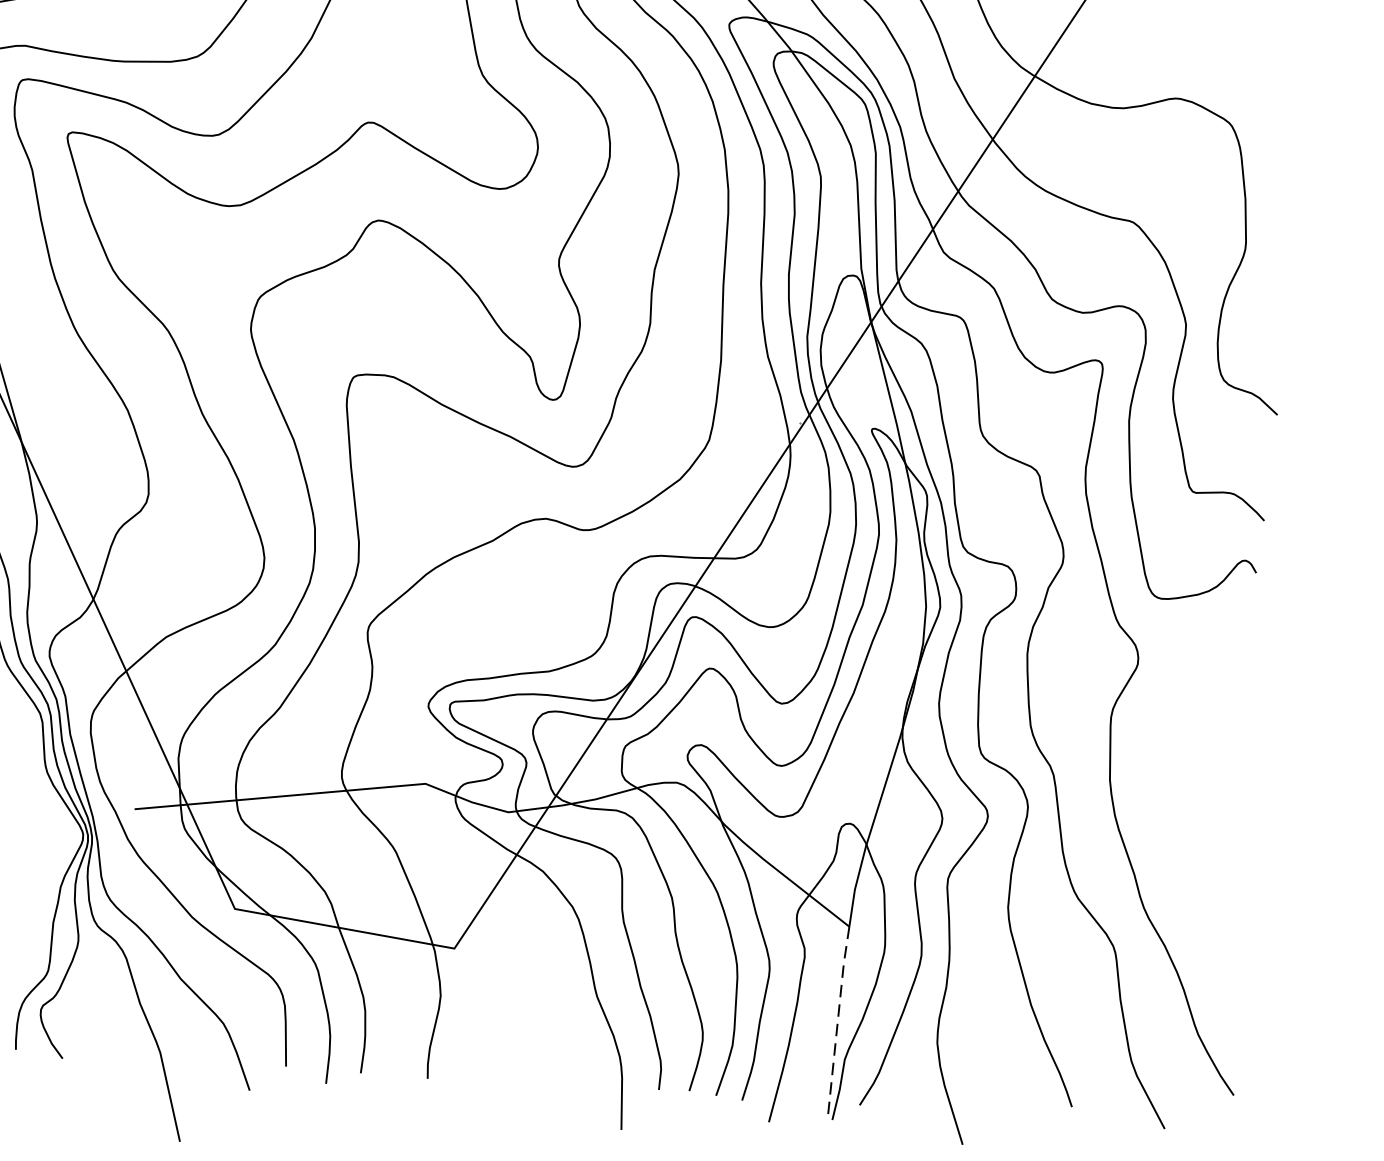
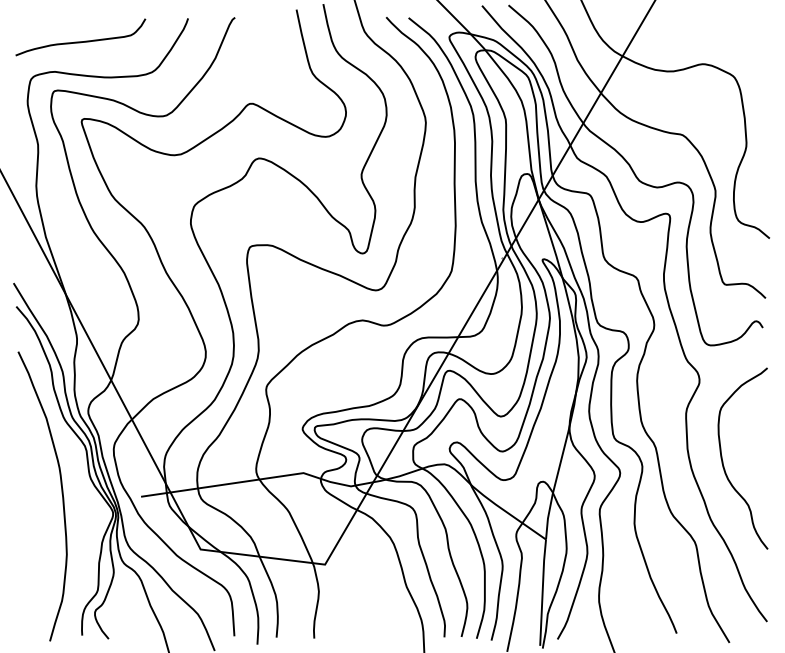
curve: (1172, 806) -> (723, 461), added
line: (837, 1020) -> (542, 592), dashed -> solid

